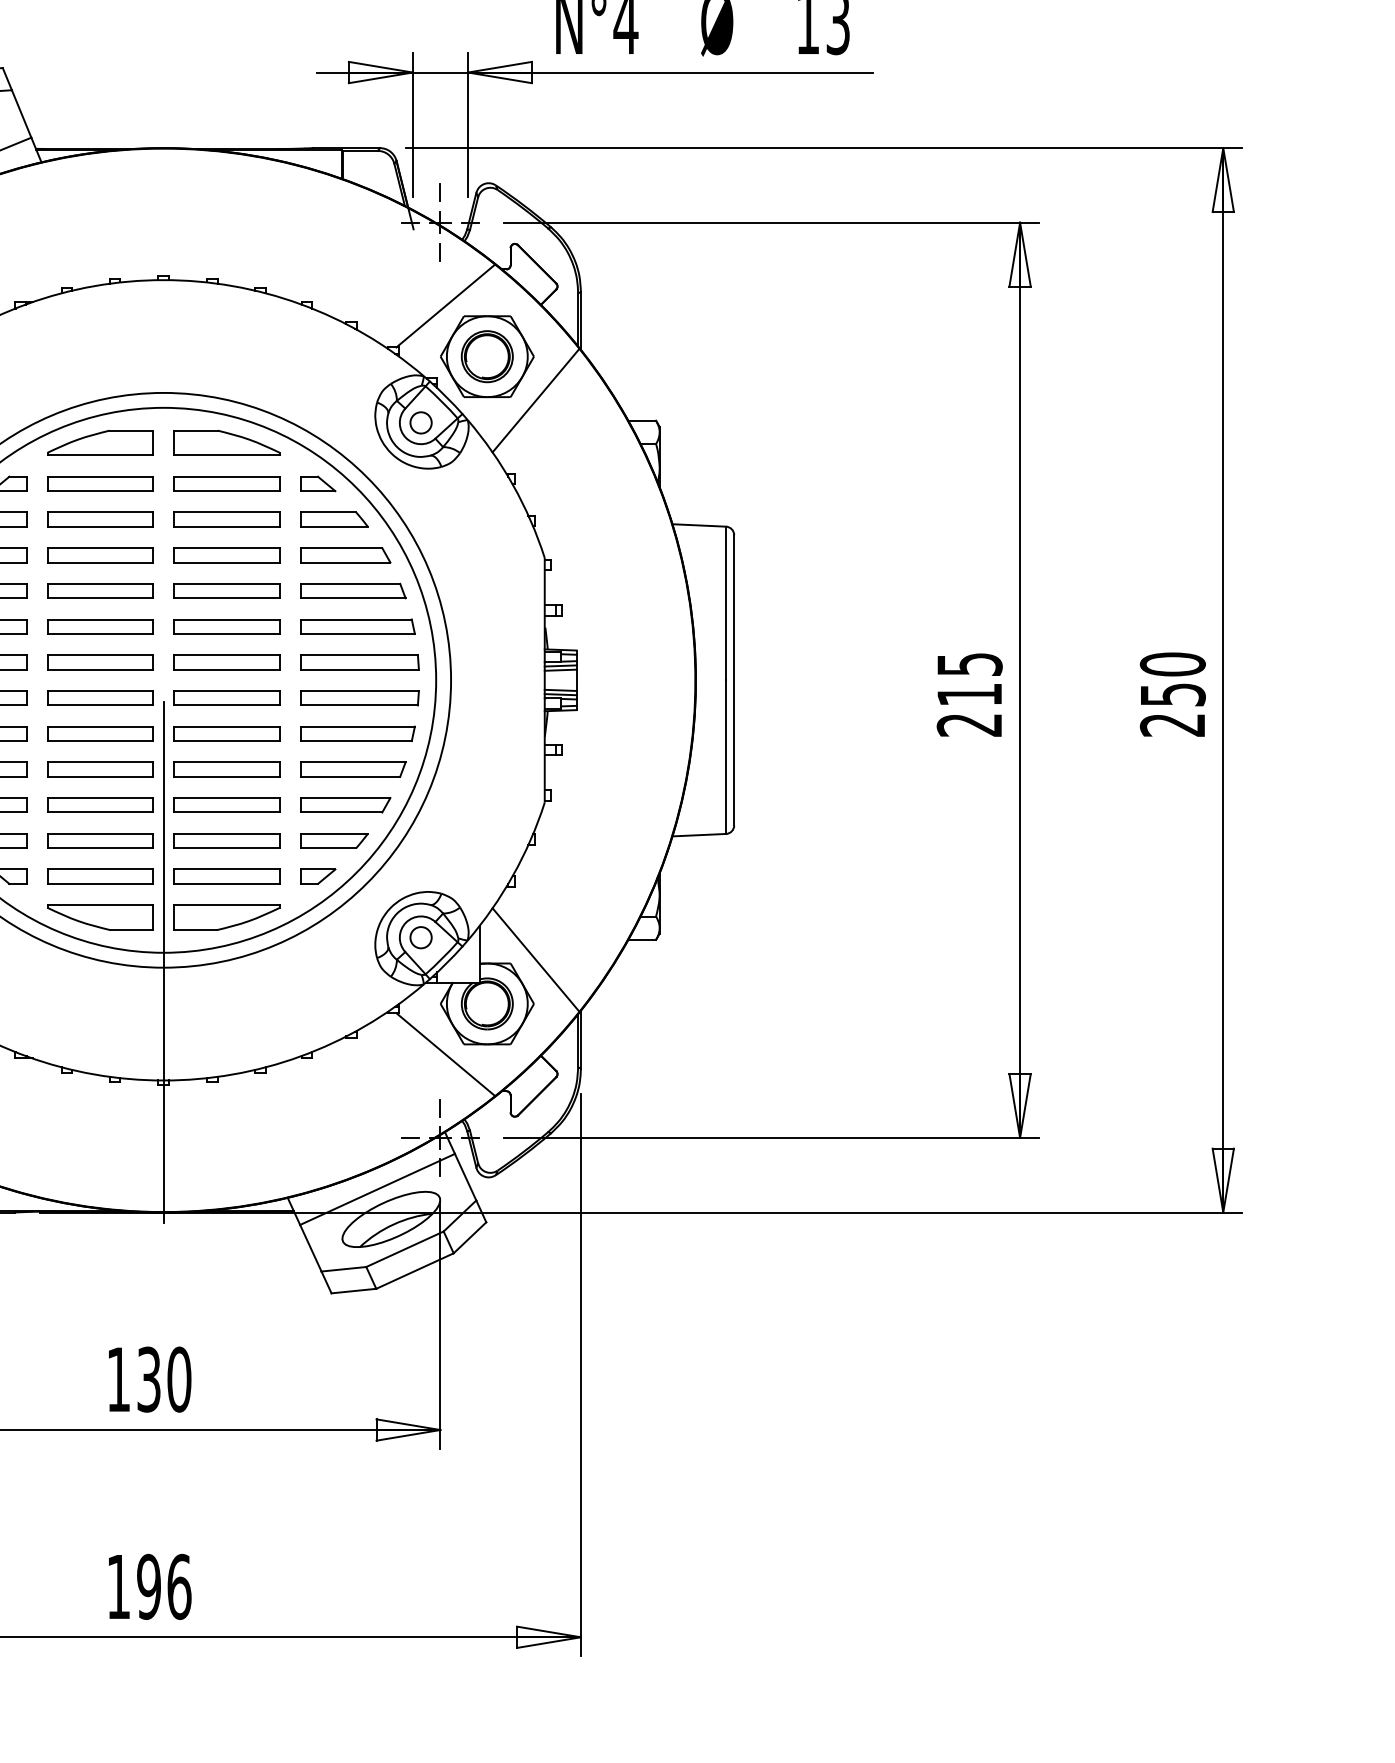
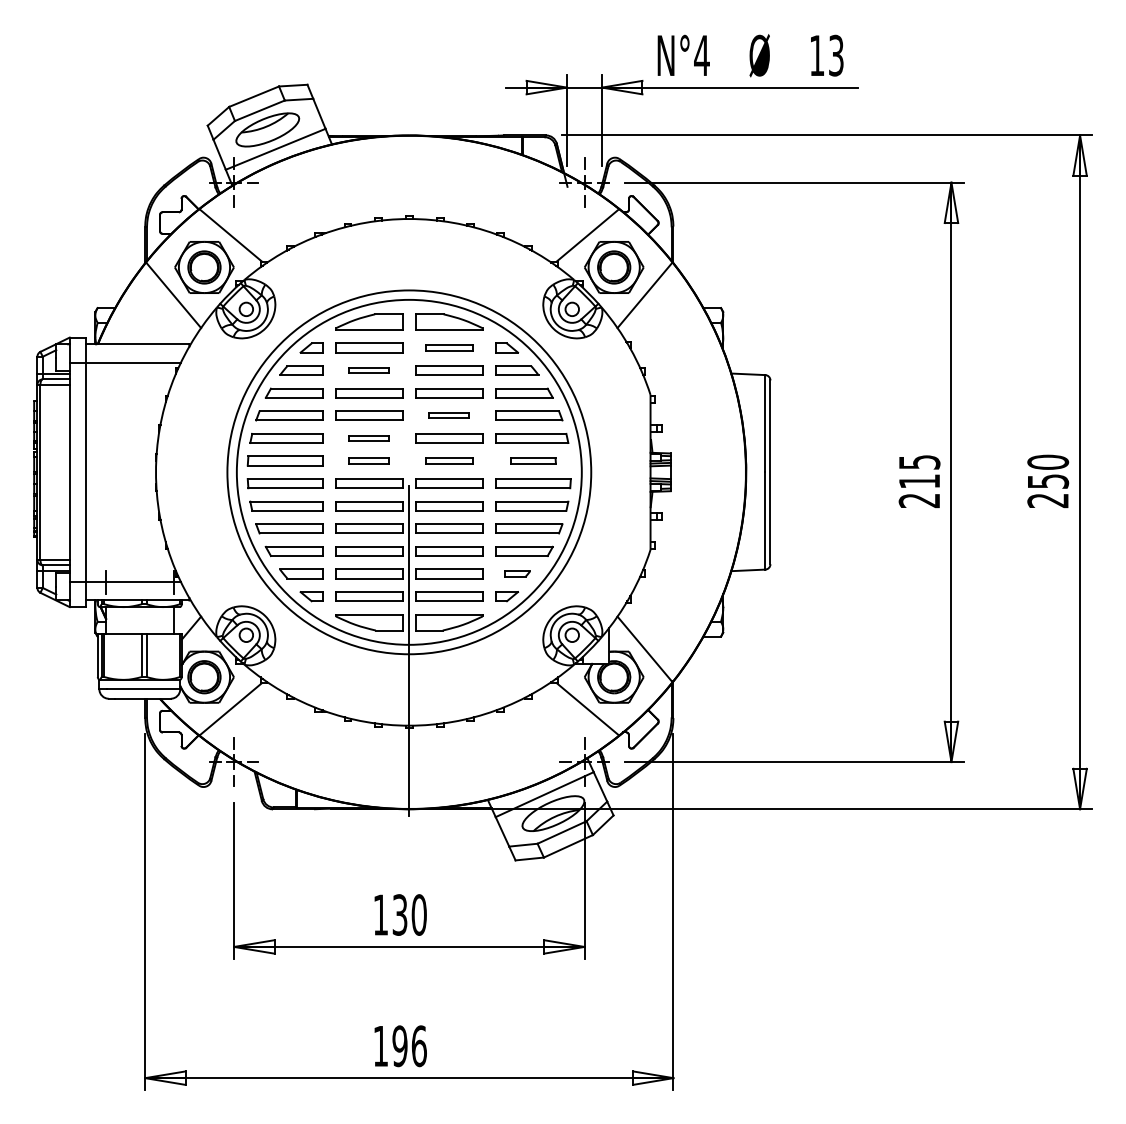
part: (227, 483) -> (449, 347), size x0.7
part: (100, 519) -> (369, 370), size x0.6
part: (227, 590) -> (449, 415), size x0.6
part: (100, 626) -> (369, 438), size x0.6
part: (100, 661) -> (369, 460), size x0.6
part: (227, 661) -> (449, 460), size x0.7
part: (359, 661) -> (533, 460), size x0.6
part: (334, 840) -> (517, 573), size x0.6

